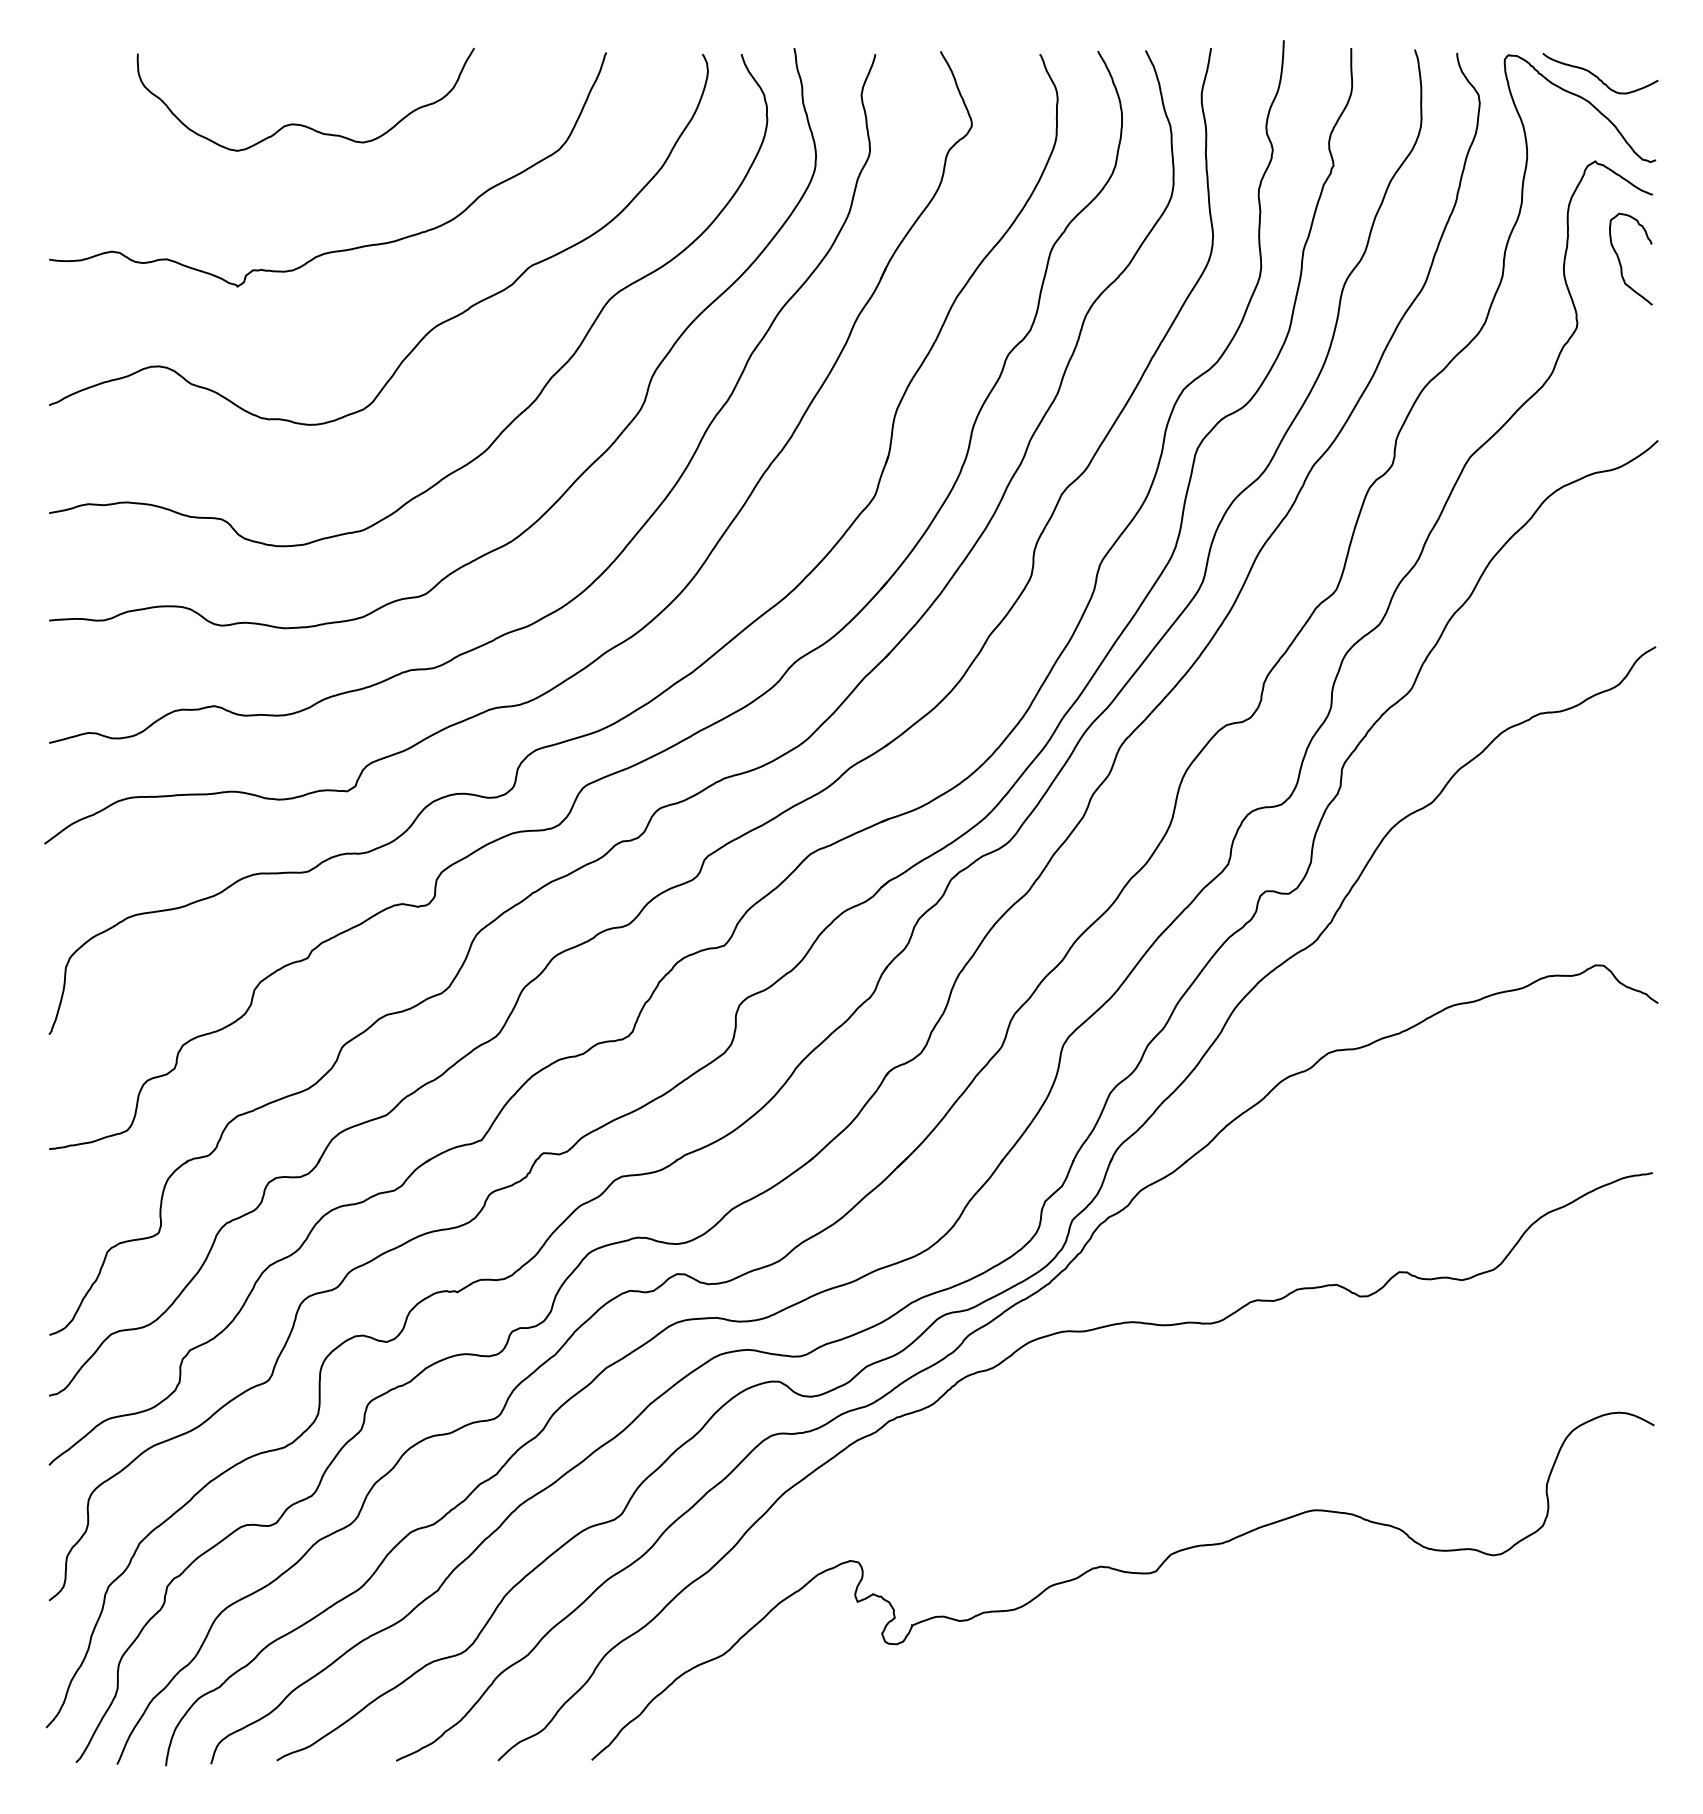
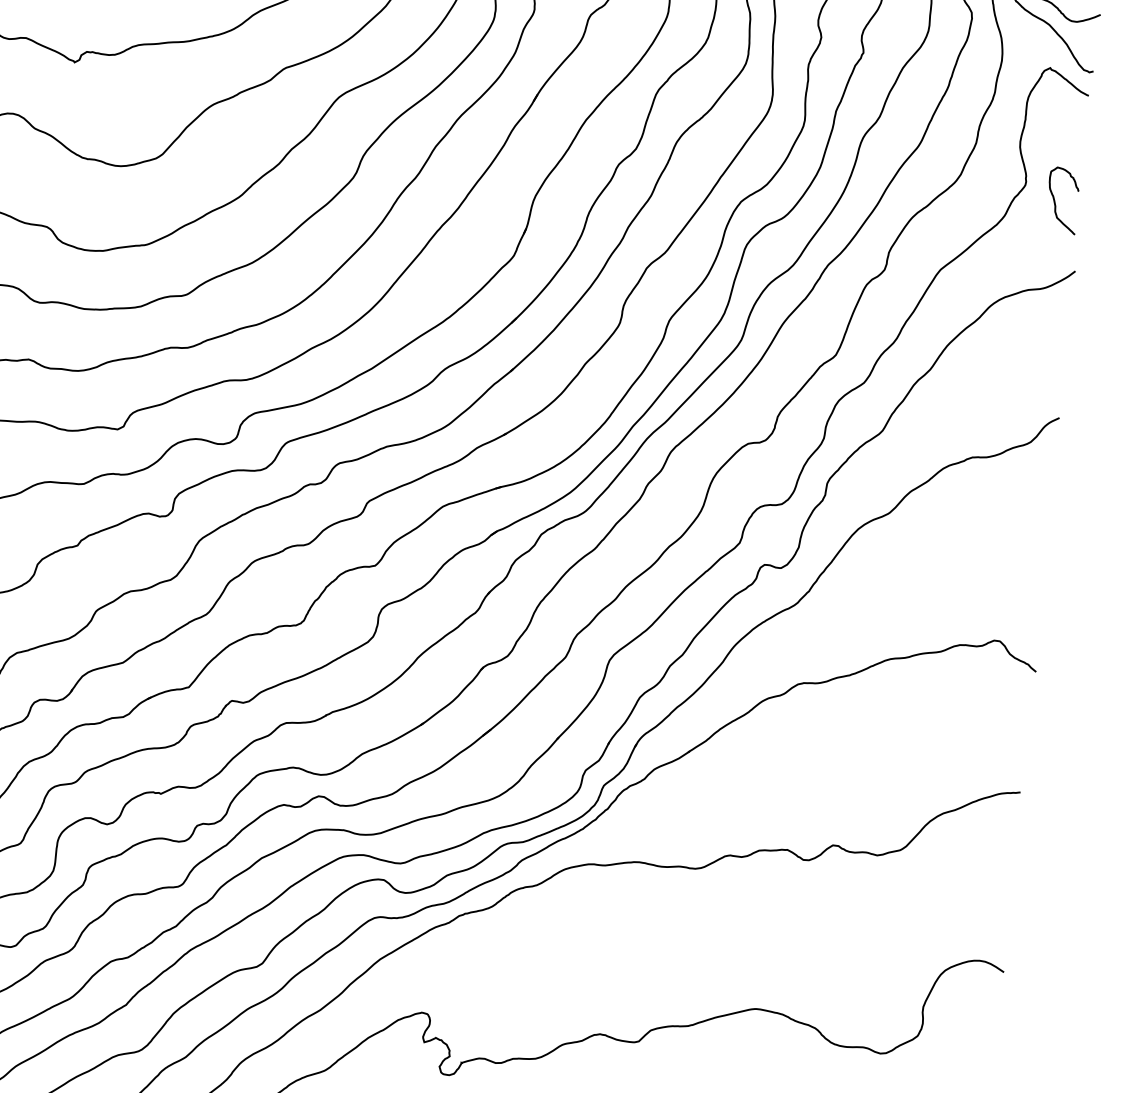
curve: (1620, 260) -> (1055, 200), moved

